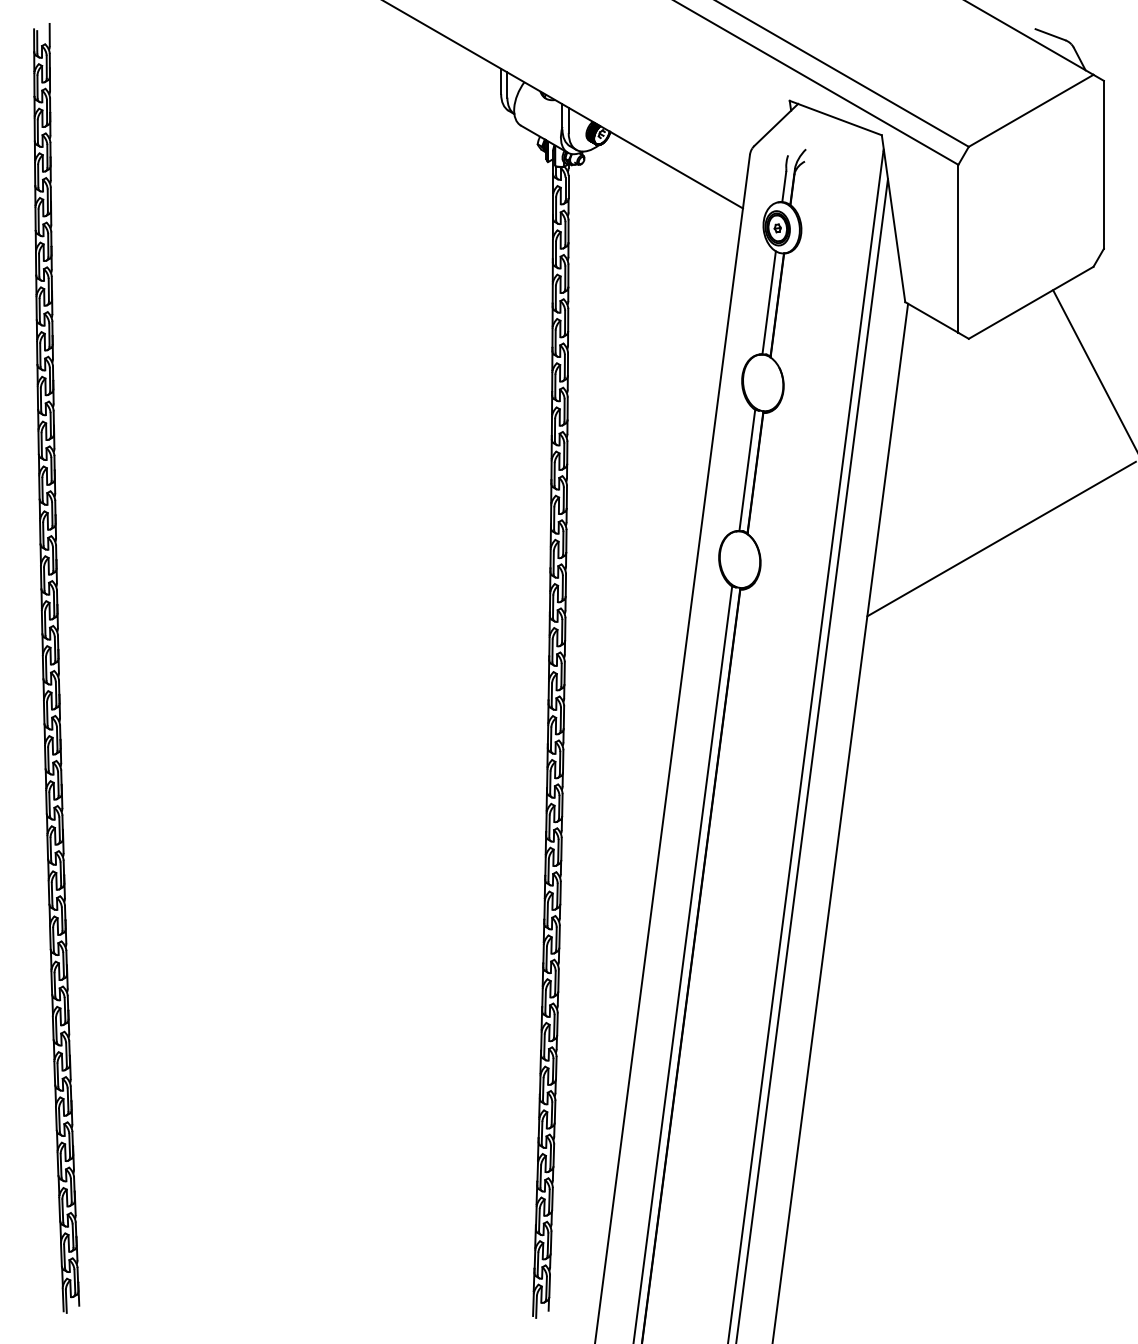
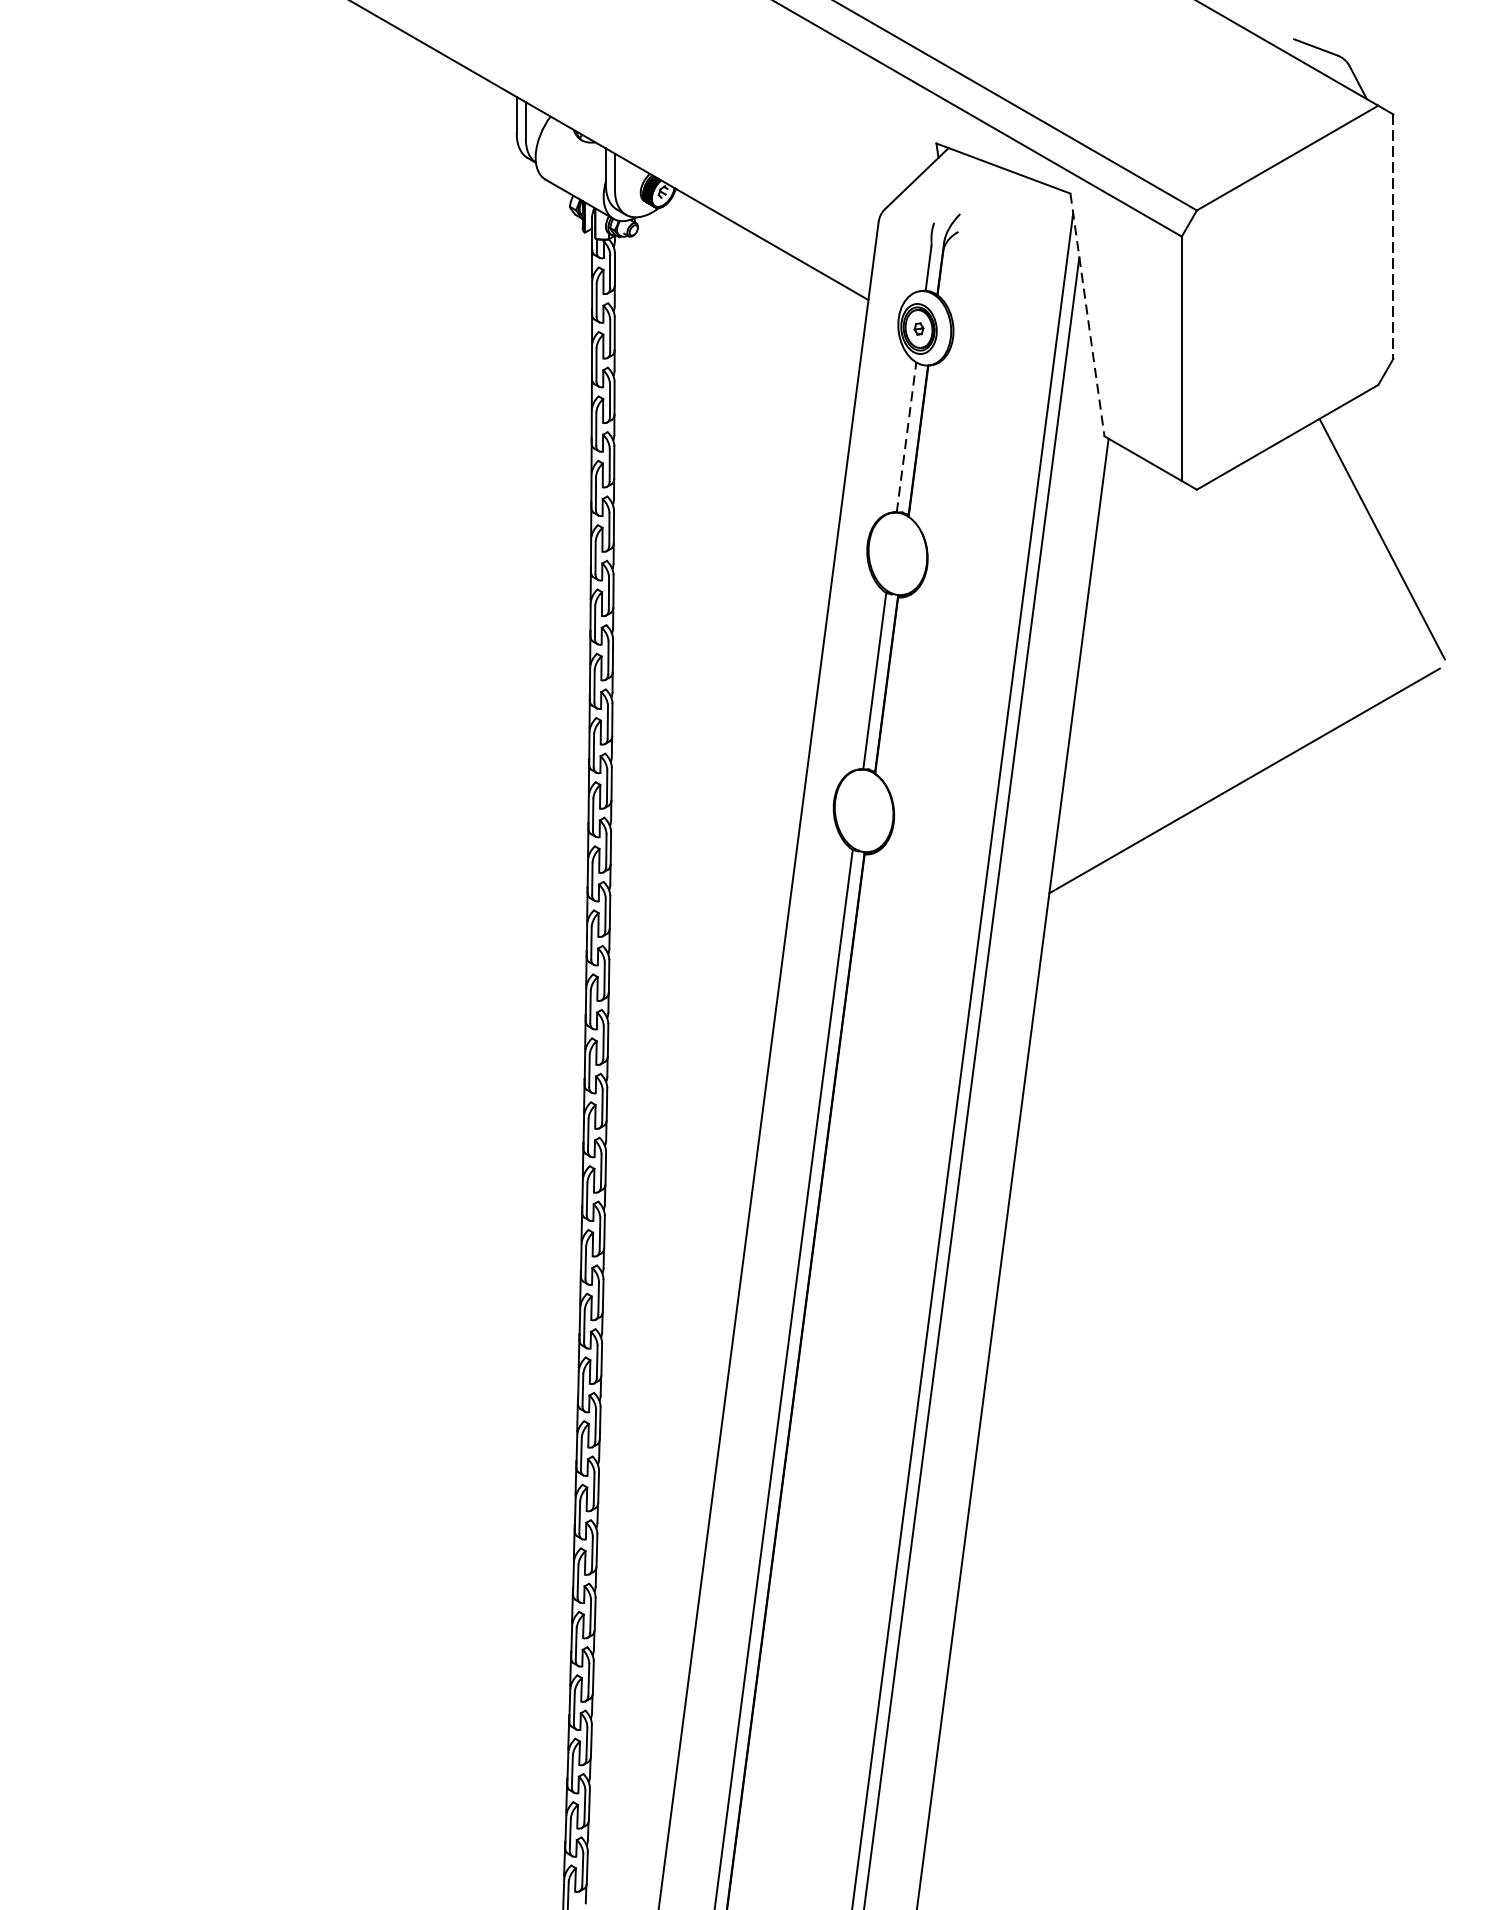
line: (1103, 164) -> (1392, 236), solid -> dashed
line: (893, 219) -> (1087, 316), solid -> dashed
line: (769, 302) -> (907, 436), solid -> dashed

